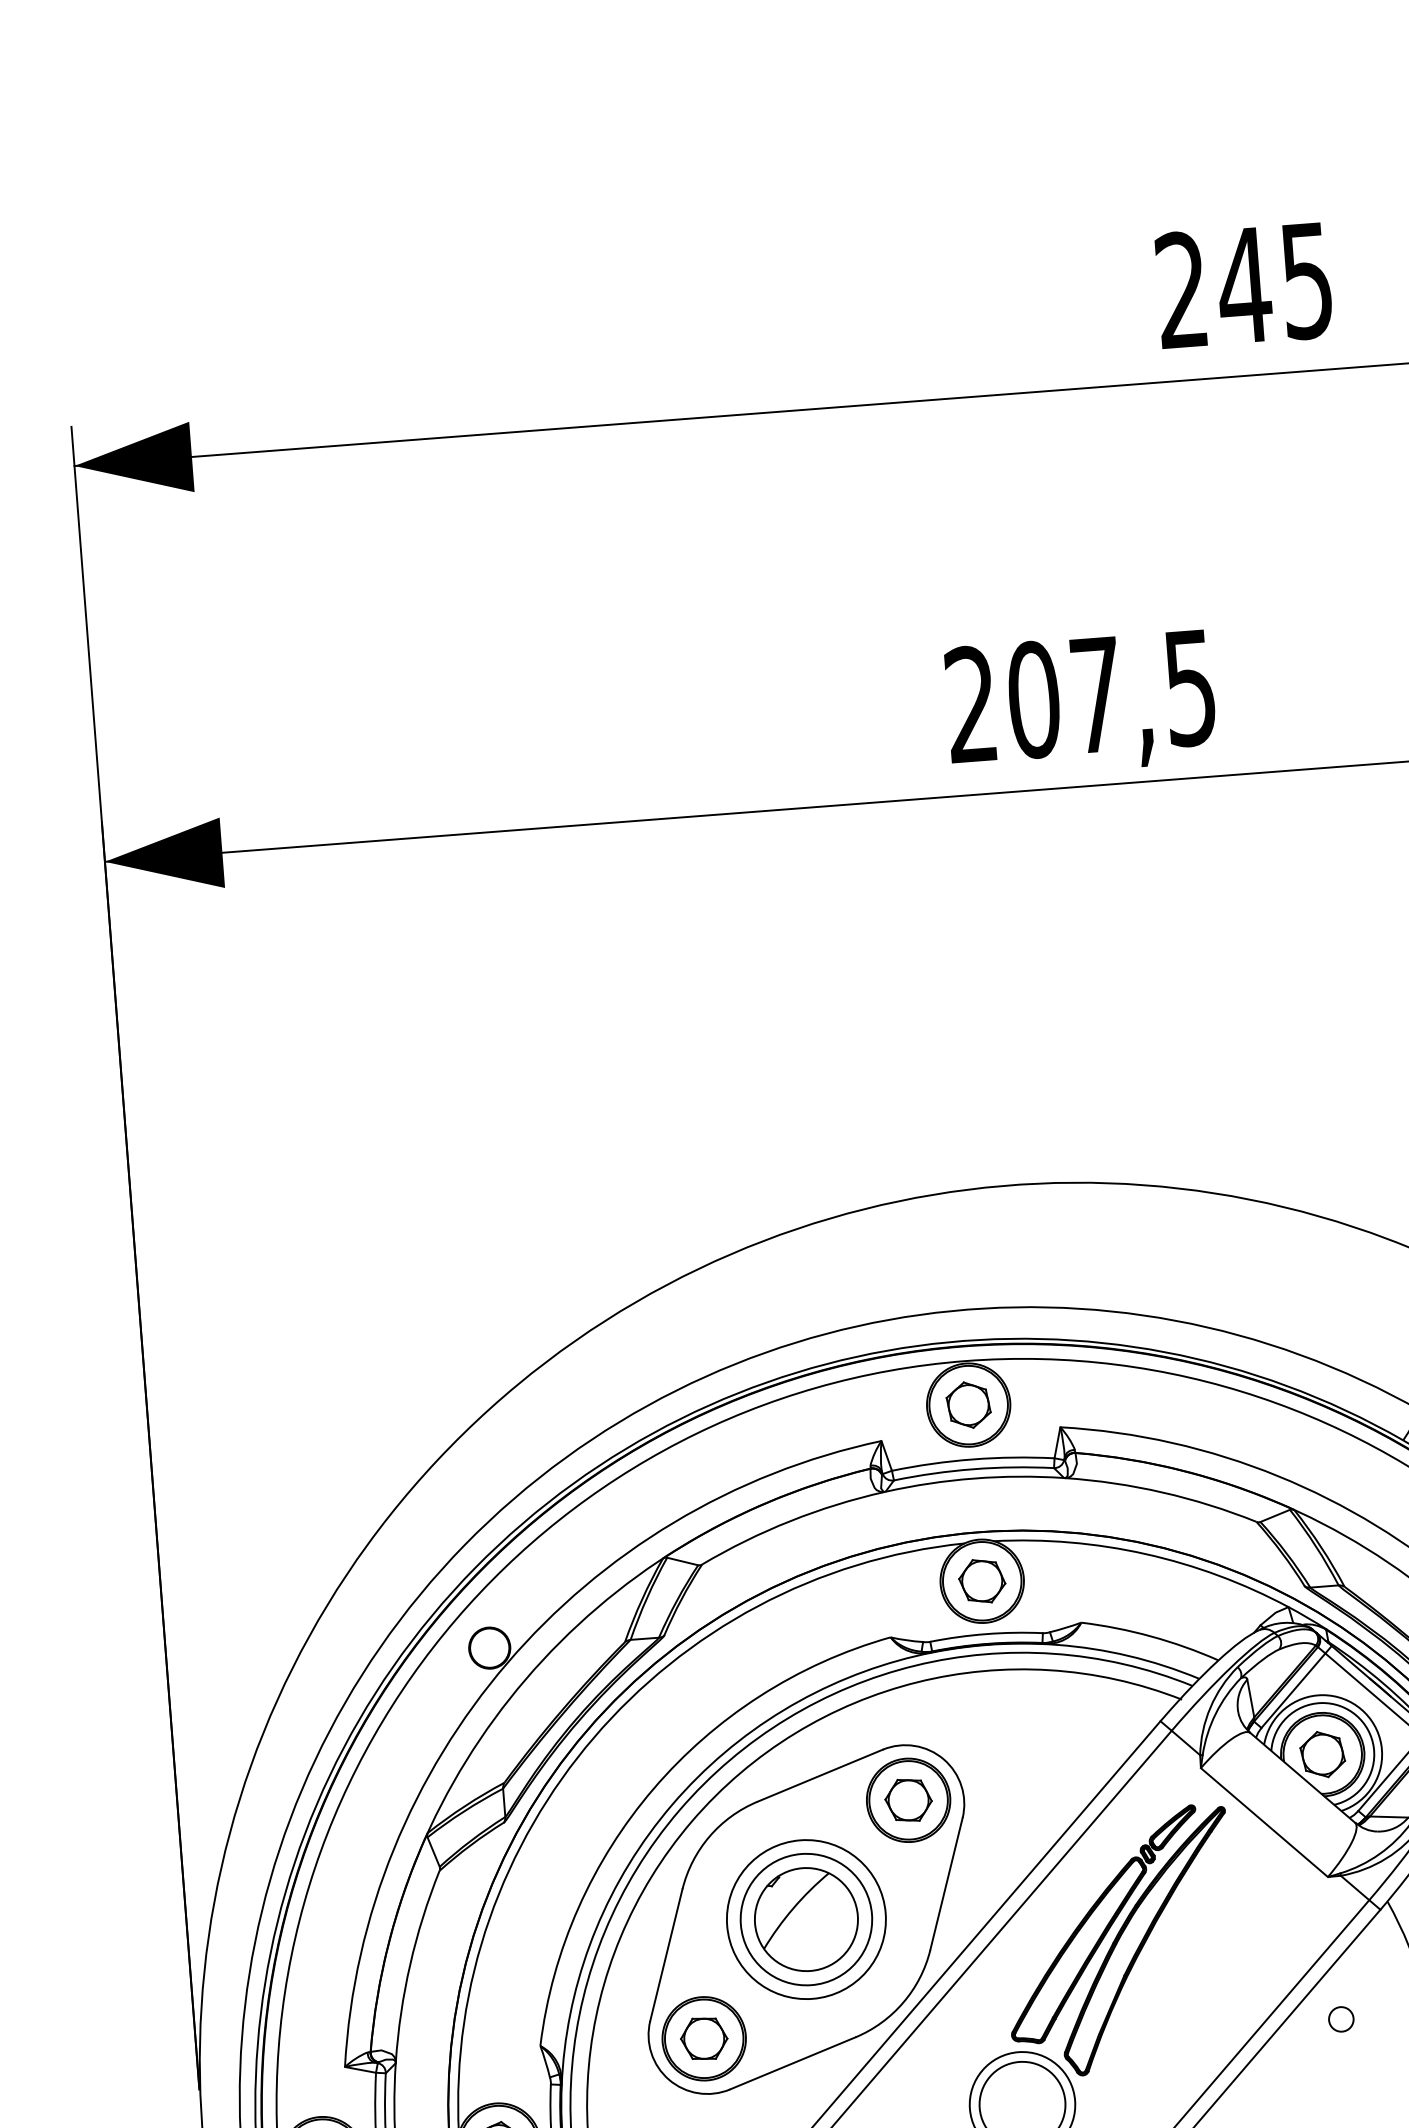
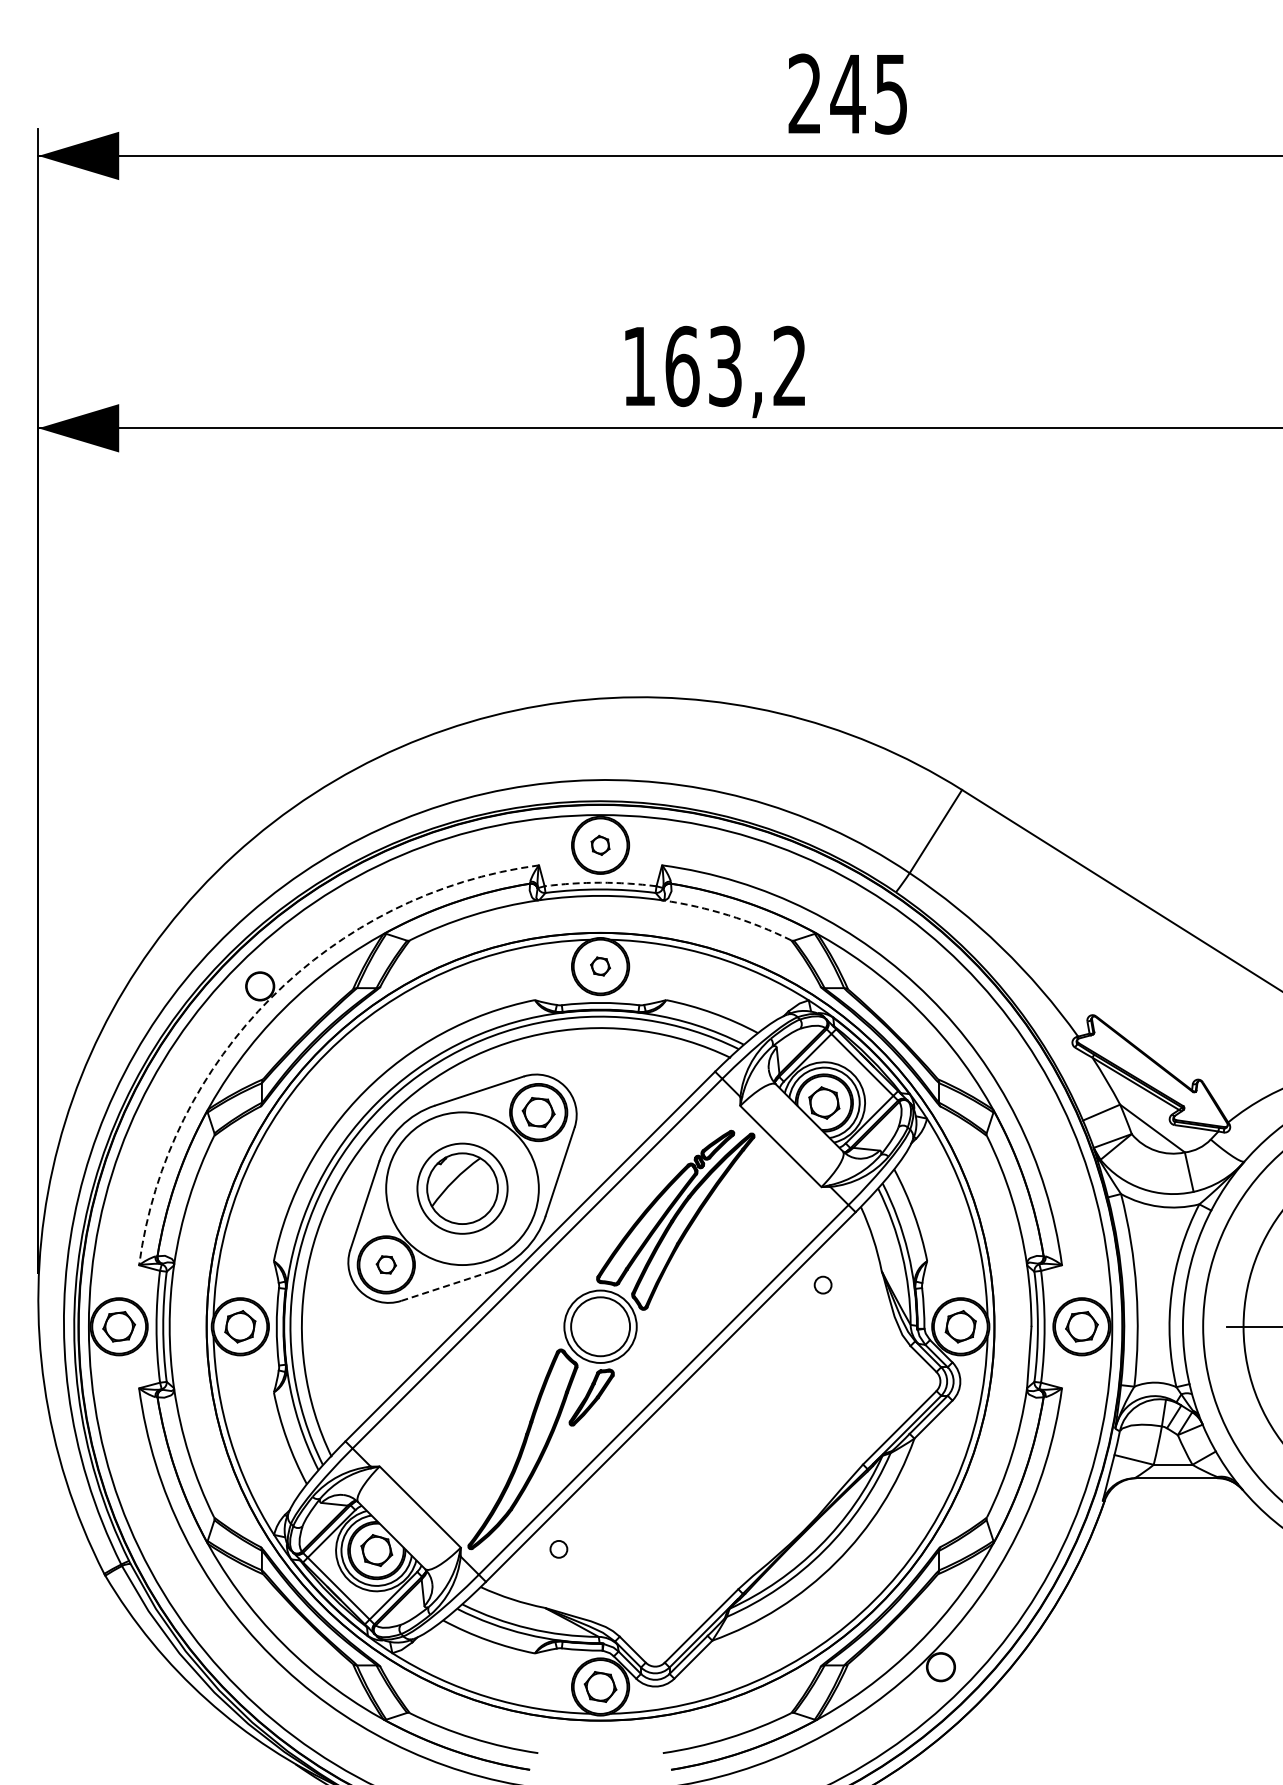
text: (1079, 696) -> (713, 366), 207,5 -> 163,2
part: (968, 1405) -> (600, 845), size x0.6
arc: (972, 1459) -> (600, 882), solid -> dashed
arc: (1162, 1492) -> (728, 915), solid -> dashed
part: (982, 1581) -> (600, 966), size x0.6
arc: (507, 1663) -> (271, 997), solid -> dashed
circle: (806, 1919) -> (462, 1188), size x1.4
part: (704, 2038) -> (386, 1264), size x0.6
line: (792, 2063) -> (445, 1286), solid -> dashed

